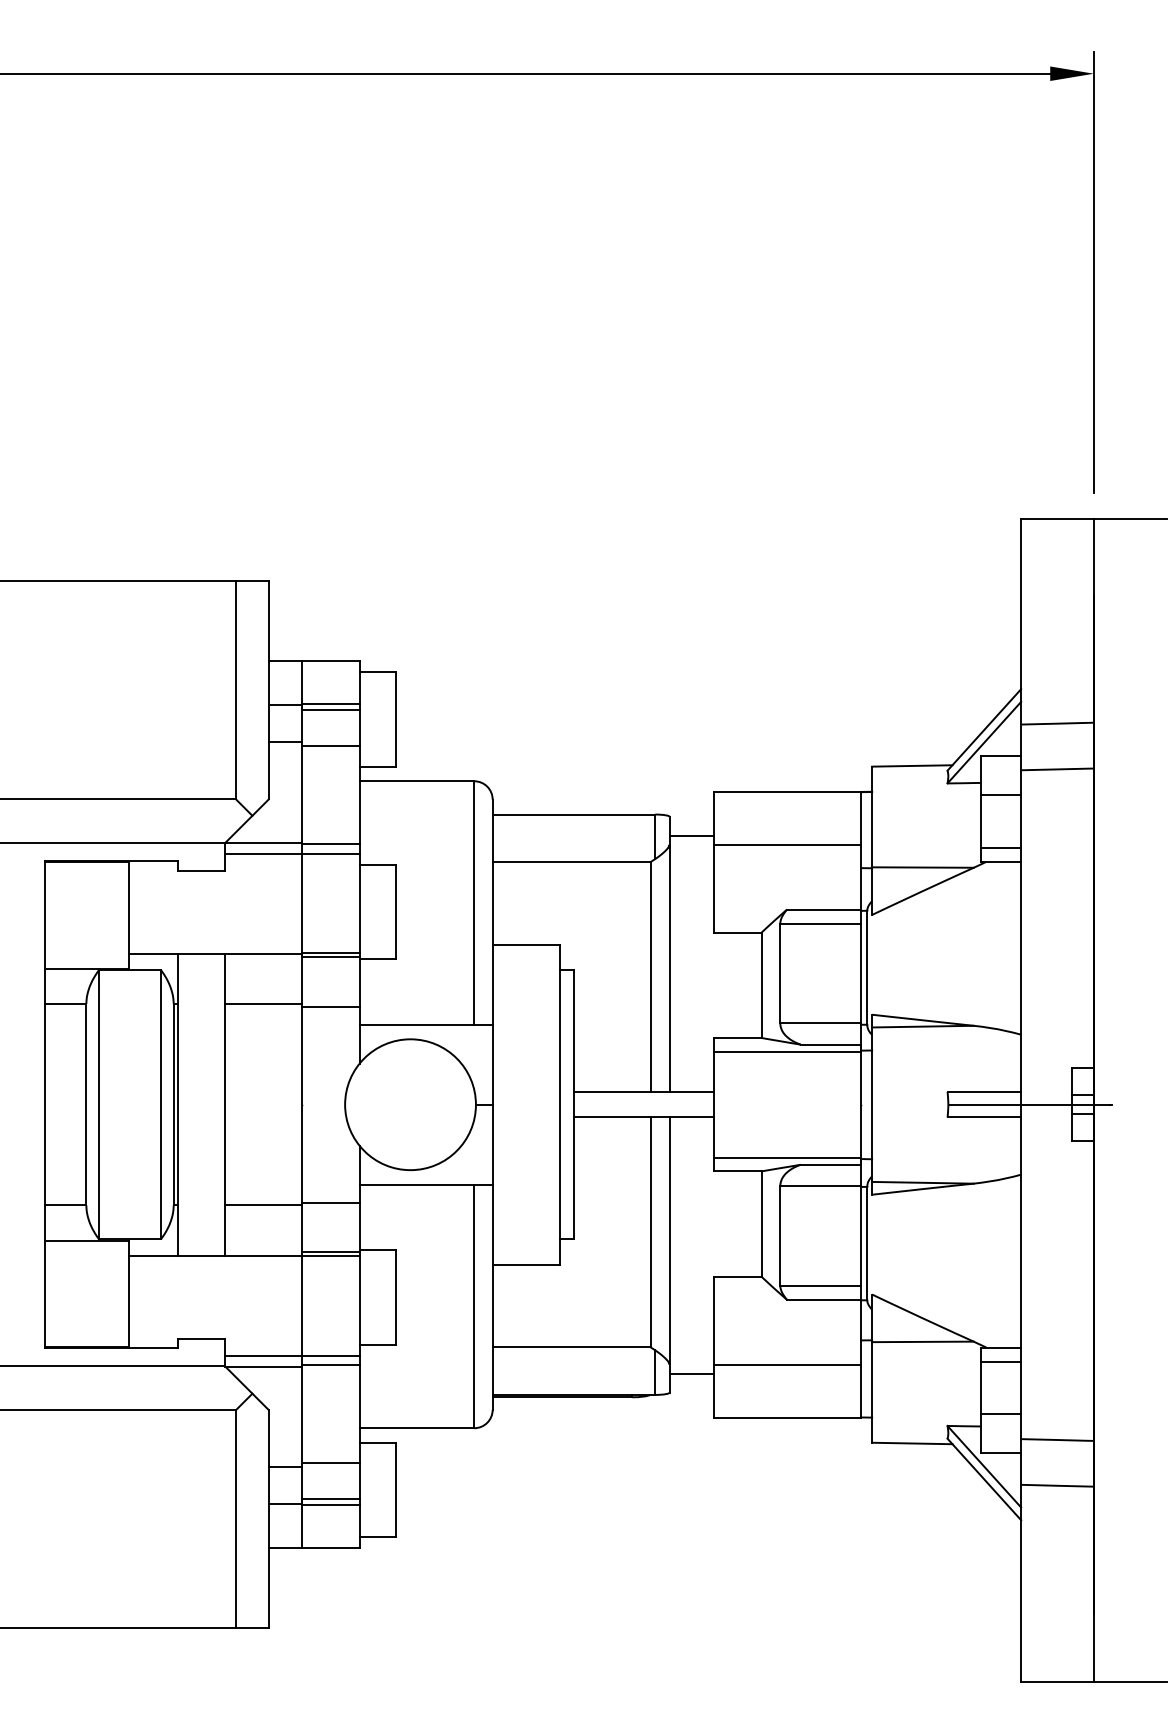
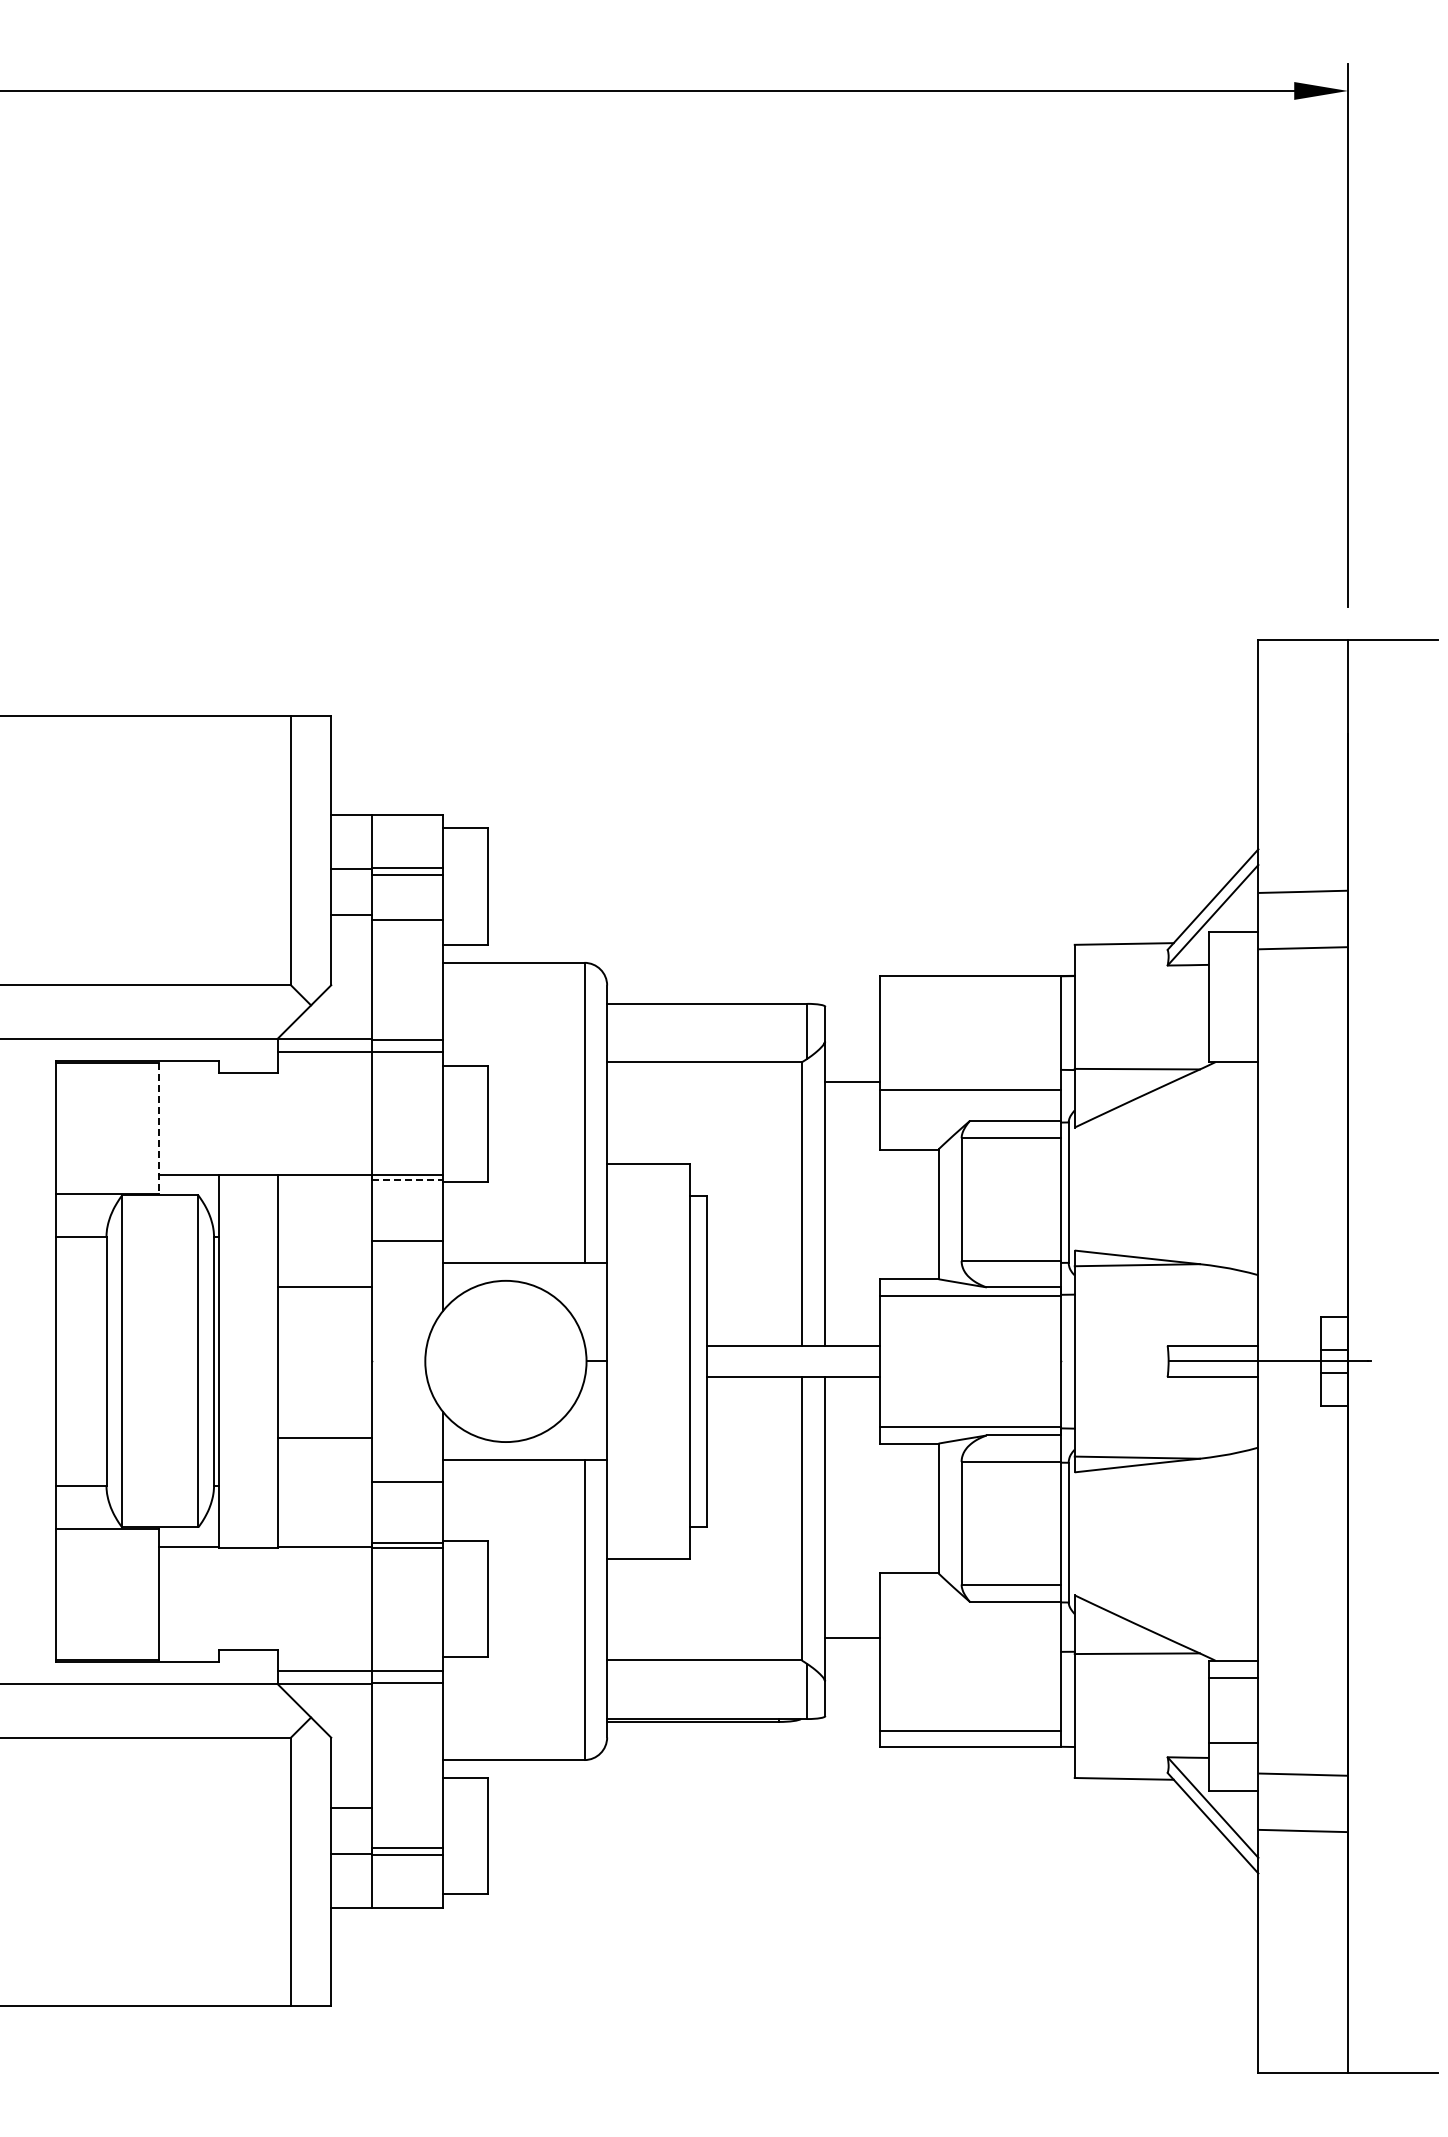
line: (1000, 794) -> (1233, 979), removed
line: (691, 836) -> (852, 1082), moved
line: (787, 845) -> (970, 1090), moved
line: (1000, 847) -> (1233, 1044), removed
line: (129, 915) -> (159, 1128), solid -> dashed
line: (330, 957) -> (407, 1179), solid -> dashed
line: (263, 1004) -> (324, 1287), moved
line: (263, 1205) -> (324, 1437), moved
line: (787, 1364) -> (970, 1730), moved
line: (691, 1373) -> (852, 1637), moved
line: (330, 1463) -> (407, 1803), removed

